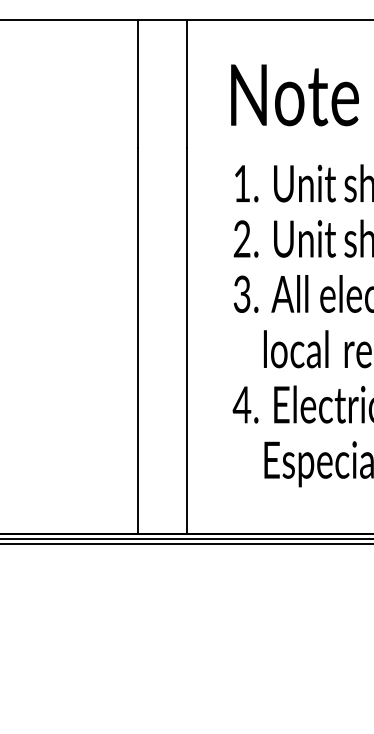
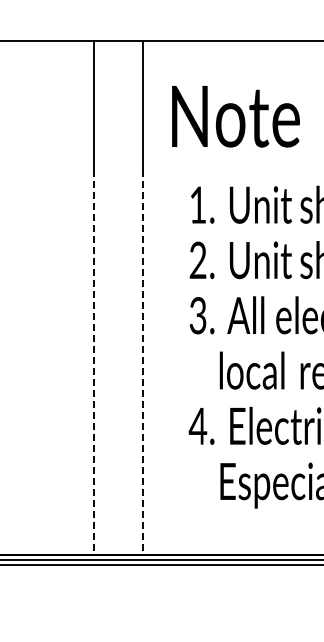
text: (294, 95) -> (235, 116), moved
line: (138, 341) -> (94, 362), solid -> dashed
line: (187, 341) -> (143, 362), solid -> dashed

